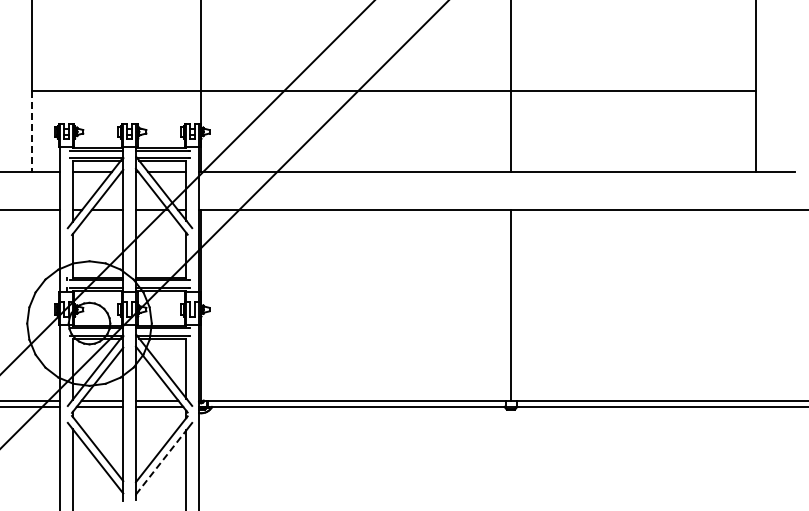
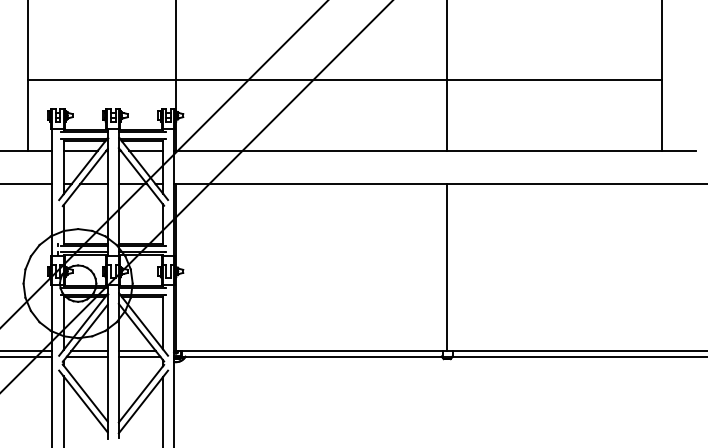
line: (32, 131) -> (28, 115), dashed -> solid
line: (161, 462) -> (141, 405), dashed -> solid

